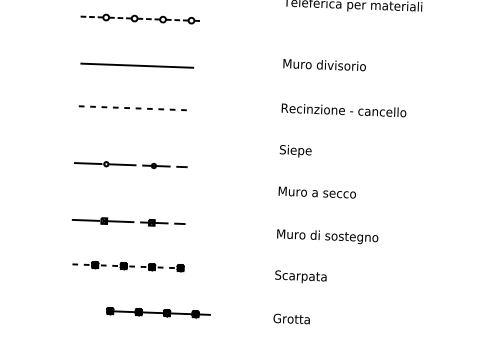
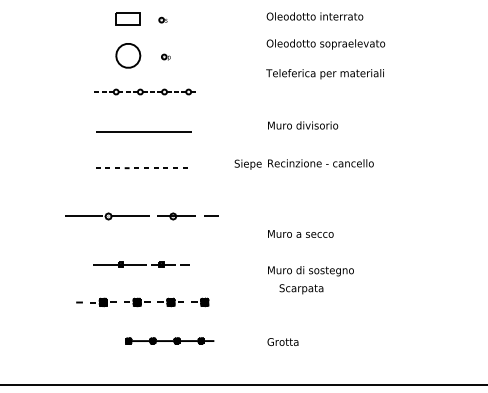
text: (294, 151) -> (247, 164), moved
part: (130, 165) -> (141, 216), size x1.6
part: (128, 266) -> (142, 302), size x1.4
text: (300, 277) -> (301, 289), moved

